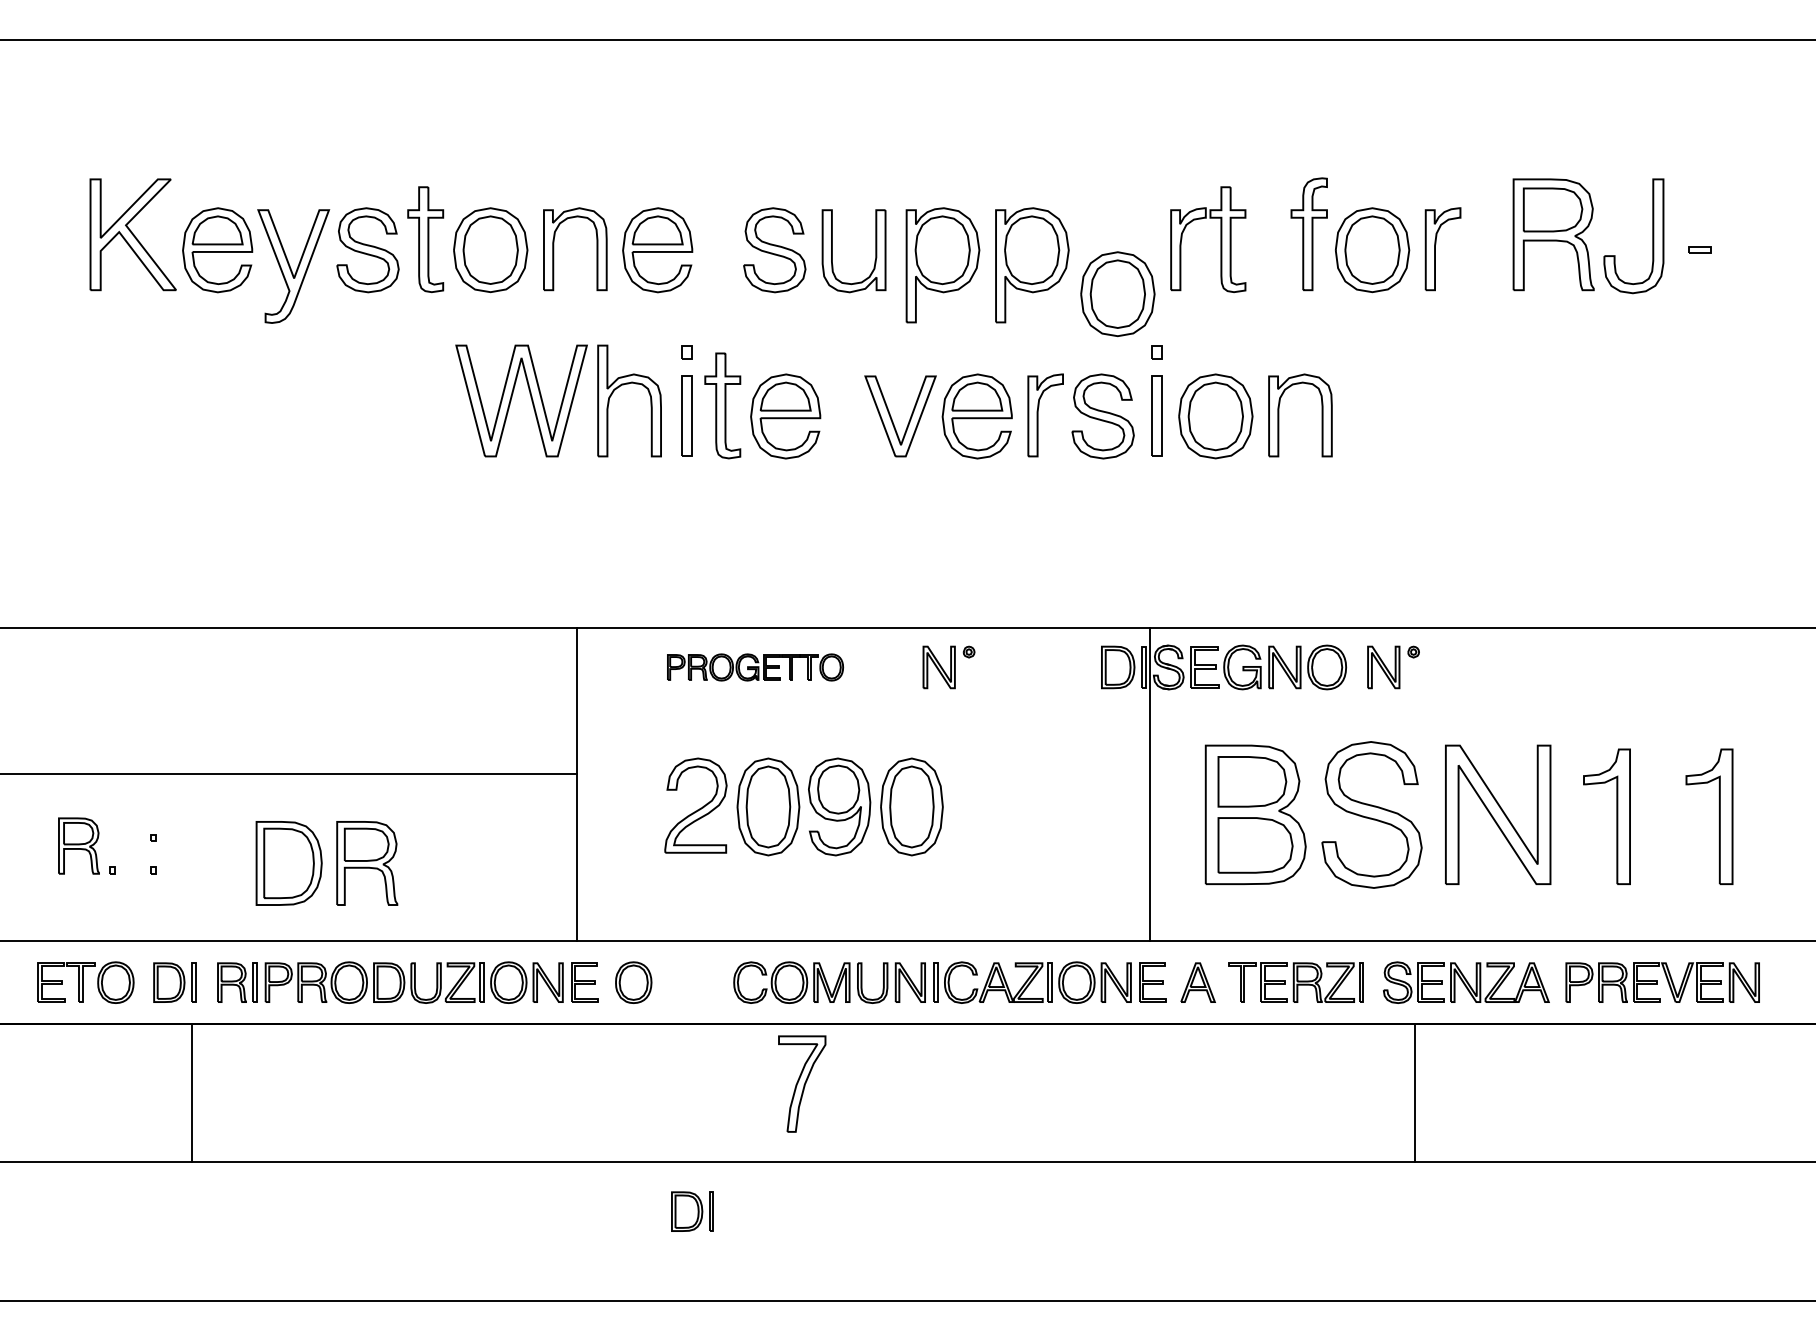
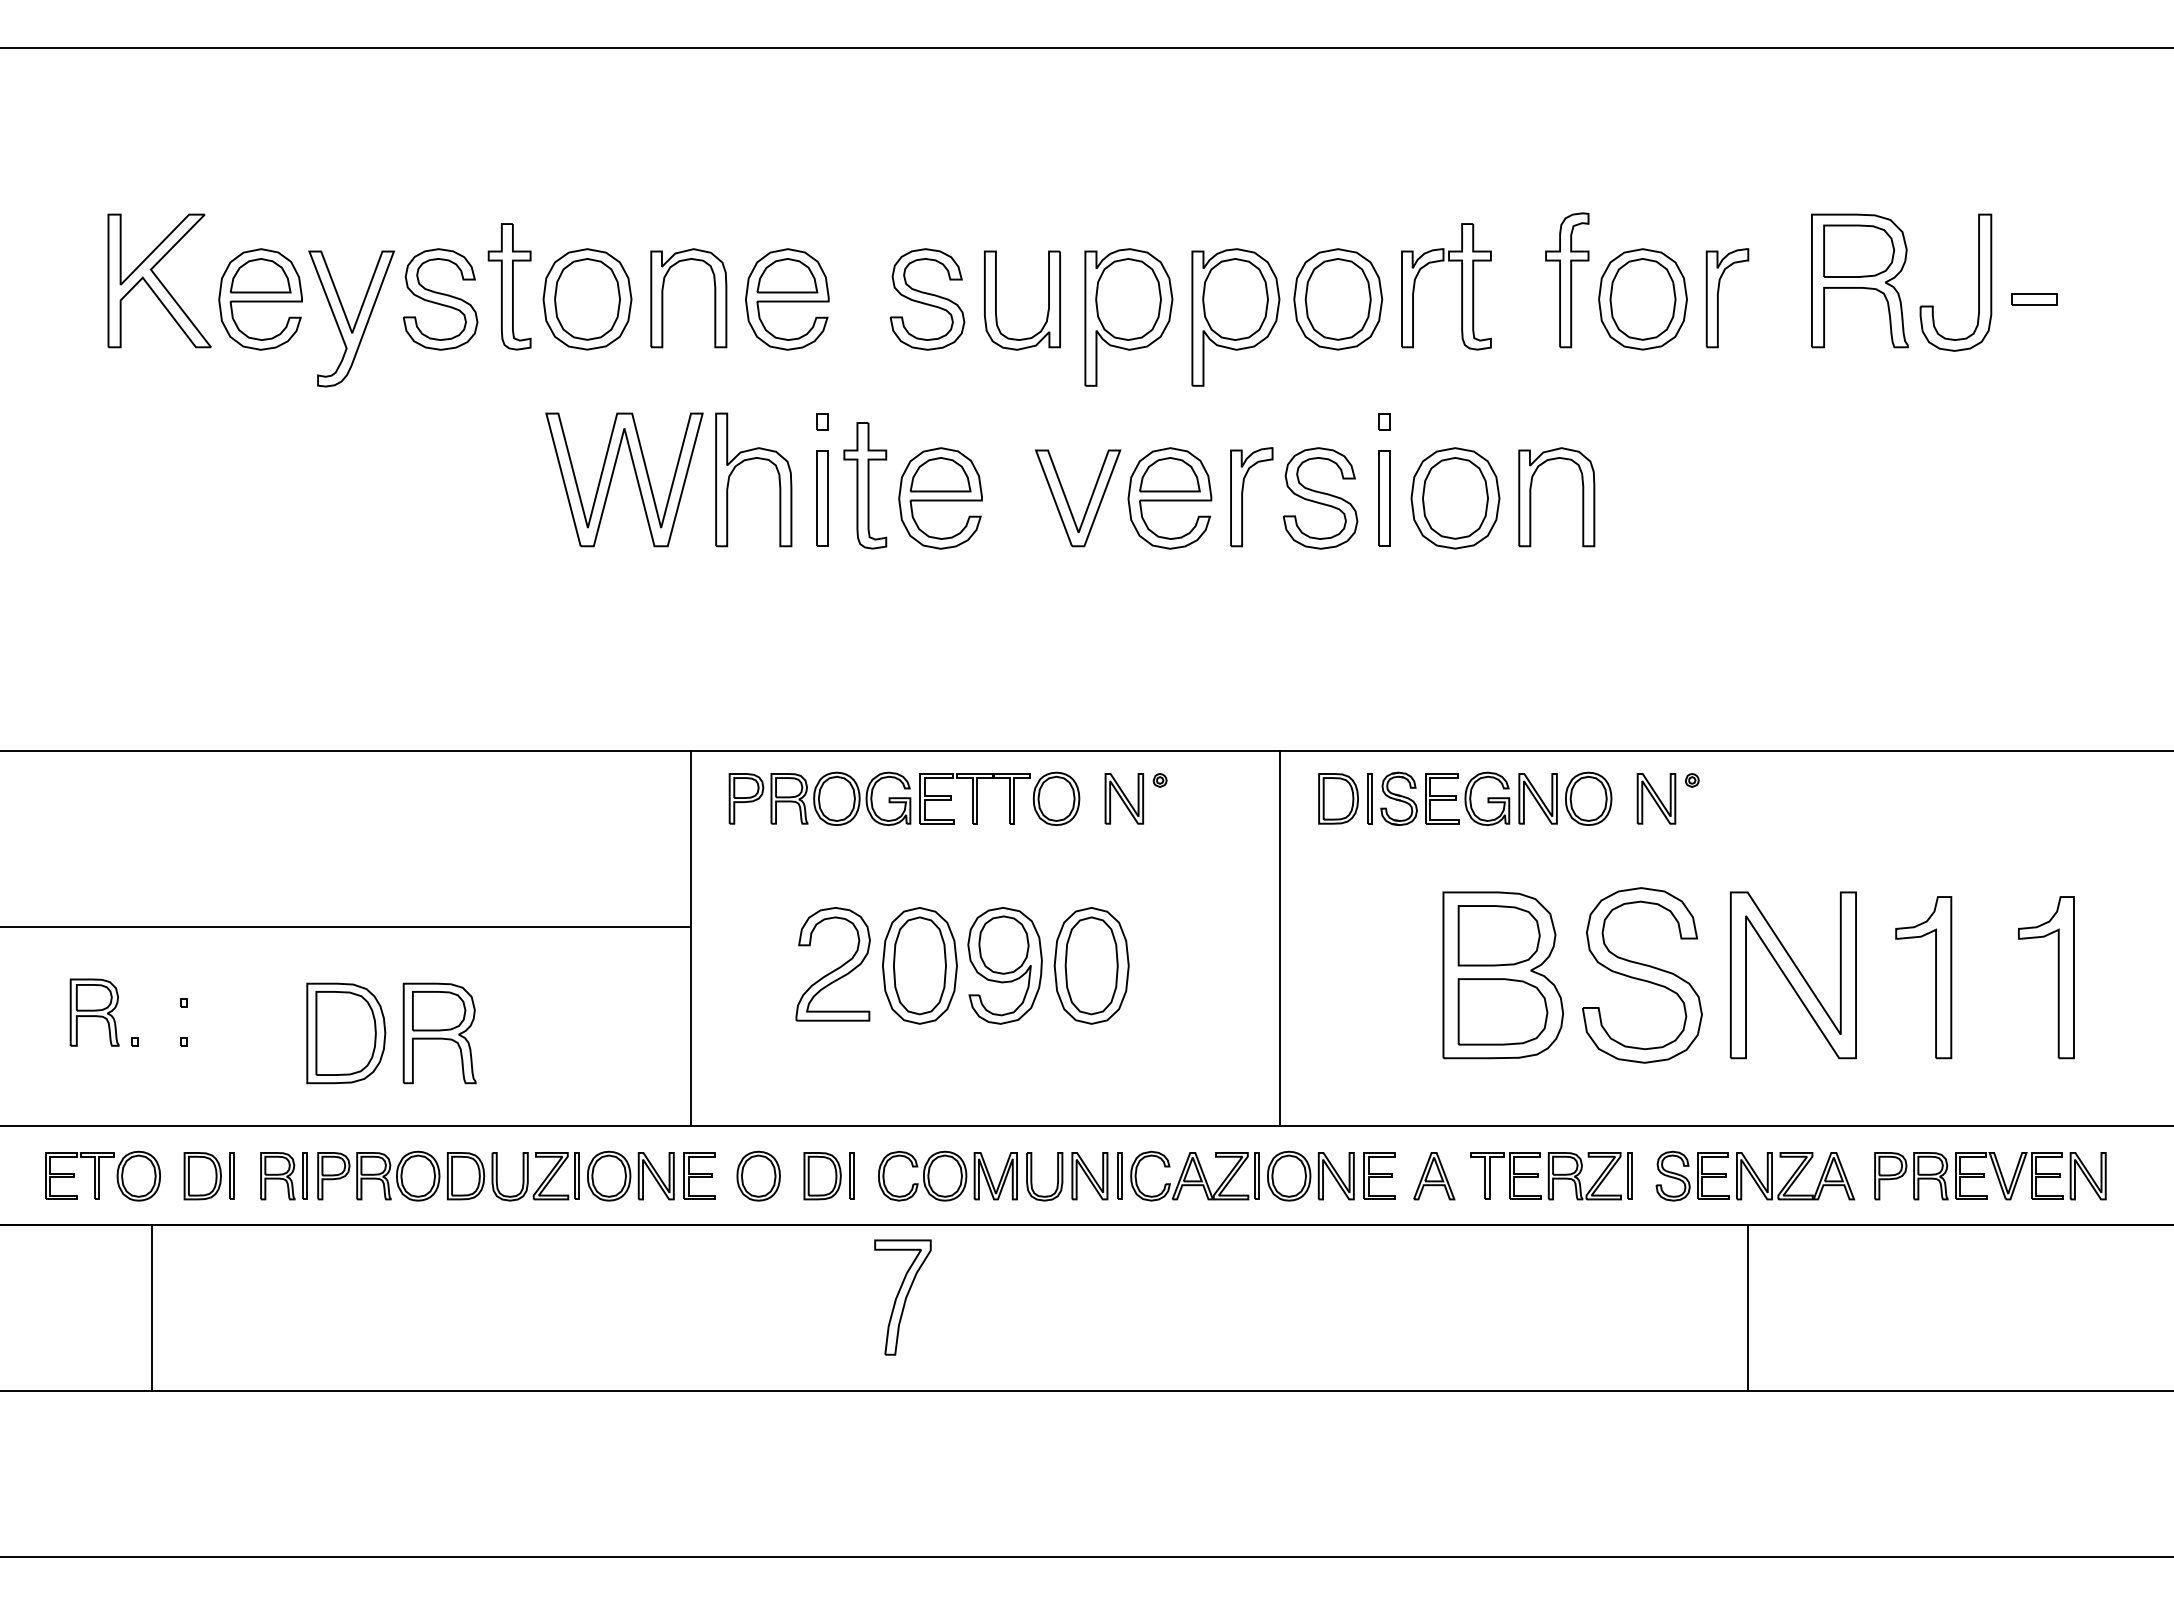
part: (1699, 250) -> (2034, 299), size x1.67
part: (1117, 293) -> (1337, 298), moved
part: (755, 667) -> (904, 798), size x1.67
line: (1149, 783) -> (1280, 937), moved
part: (802, 1083) -> (903, 1296), moved
line: (191, 1092) -> (151, 1307), moved
line: (1415, 1092) -> (1748, 1307), moved
part: (692, 1211) -> (829, 1175), moved

